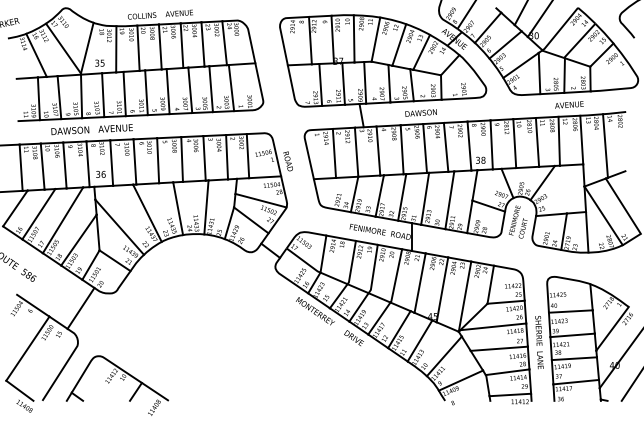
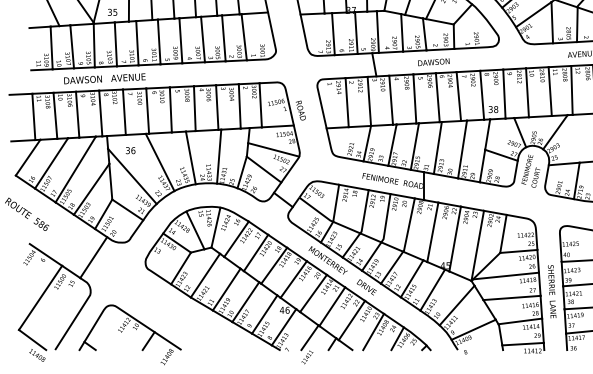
text: (100, 174) -> (130, 150), moved
part: (275, 335) -> (288, 284), added

